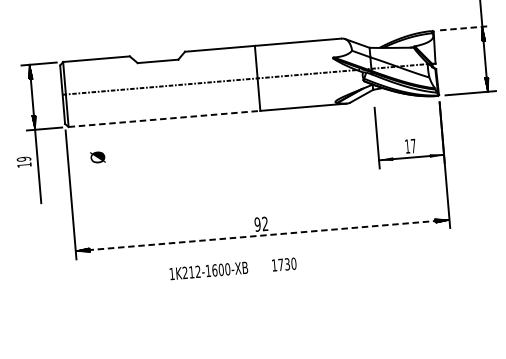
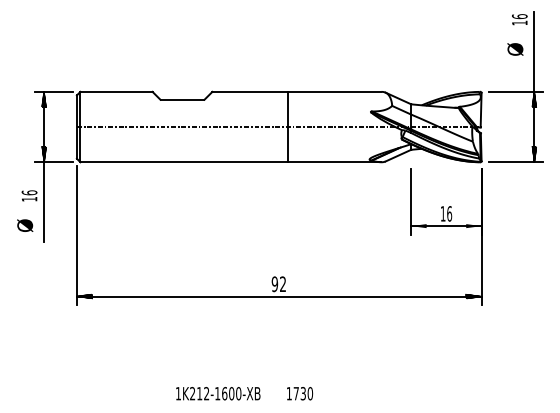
line: (465, 27) -> (516, 91), dashed -> solid
line: (164, 119) -> (184, 162), dashed -> solid
text: (413, 145) -> (449, 213), 17 -> 16
text: (98, 157) -> (25, 225), moved
text: (23, 158) -> (29, 192), 19 -> 16
line: (261, 235) -> (278, 296), dashed -> solid
text: (233, 268) -> (244, 393), moved

